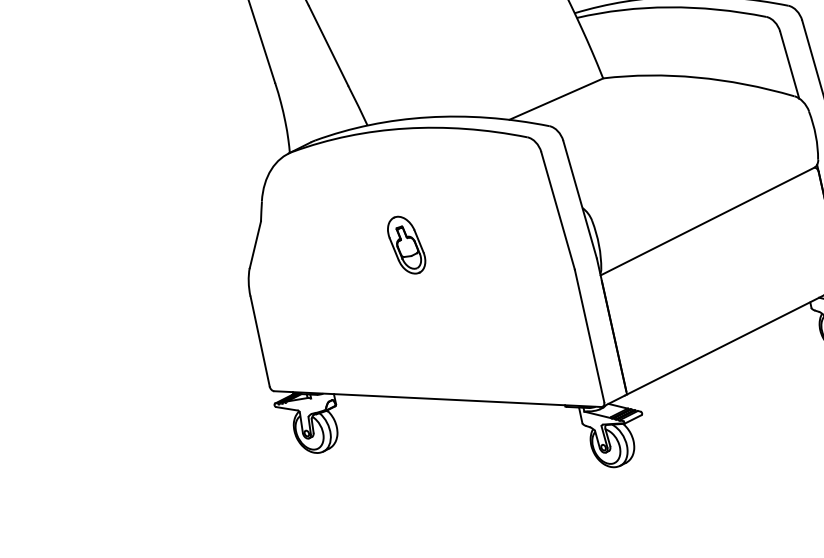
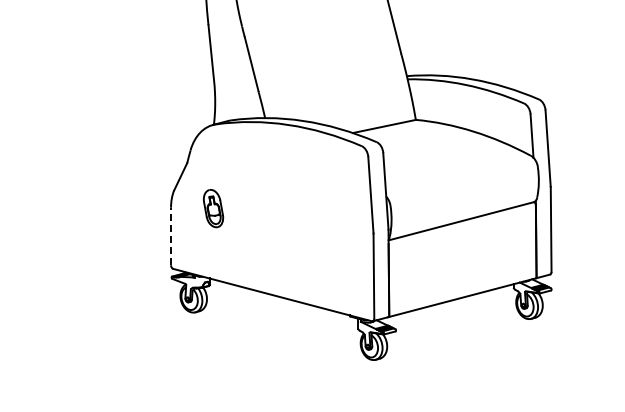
part: (406, 245) -> (213, 208), moved
line: (260, 341) -> (171, 236), solid -> dashed

